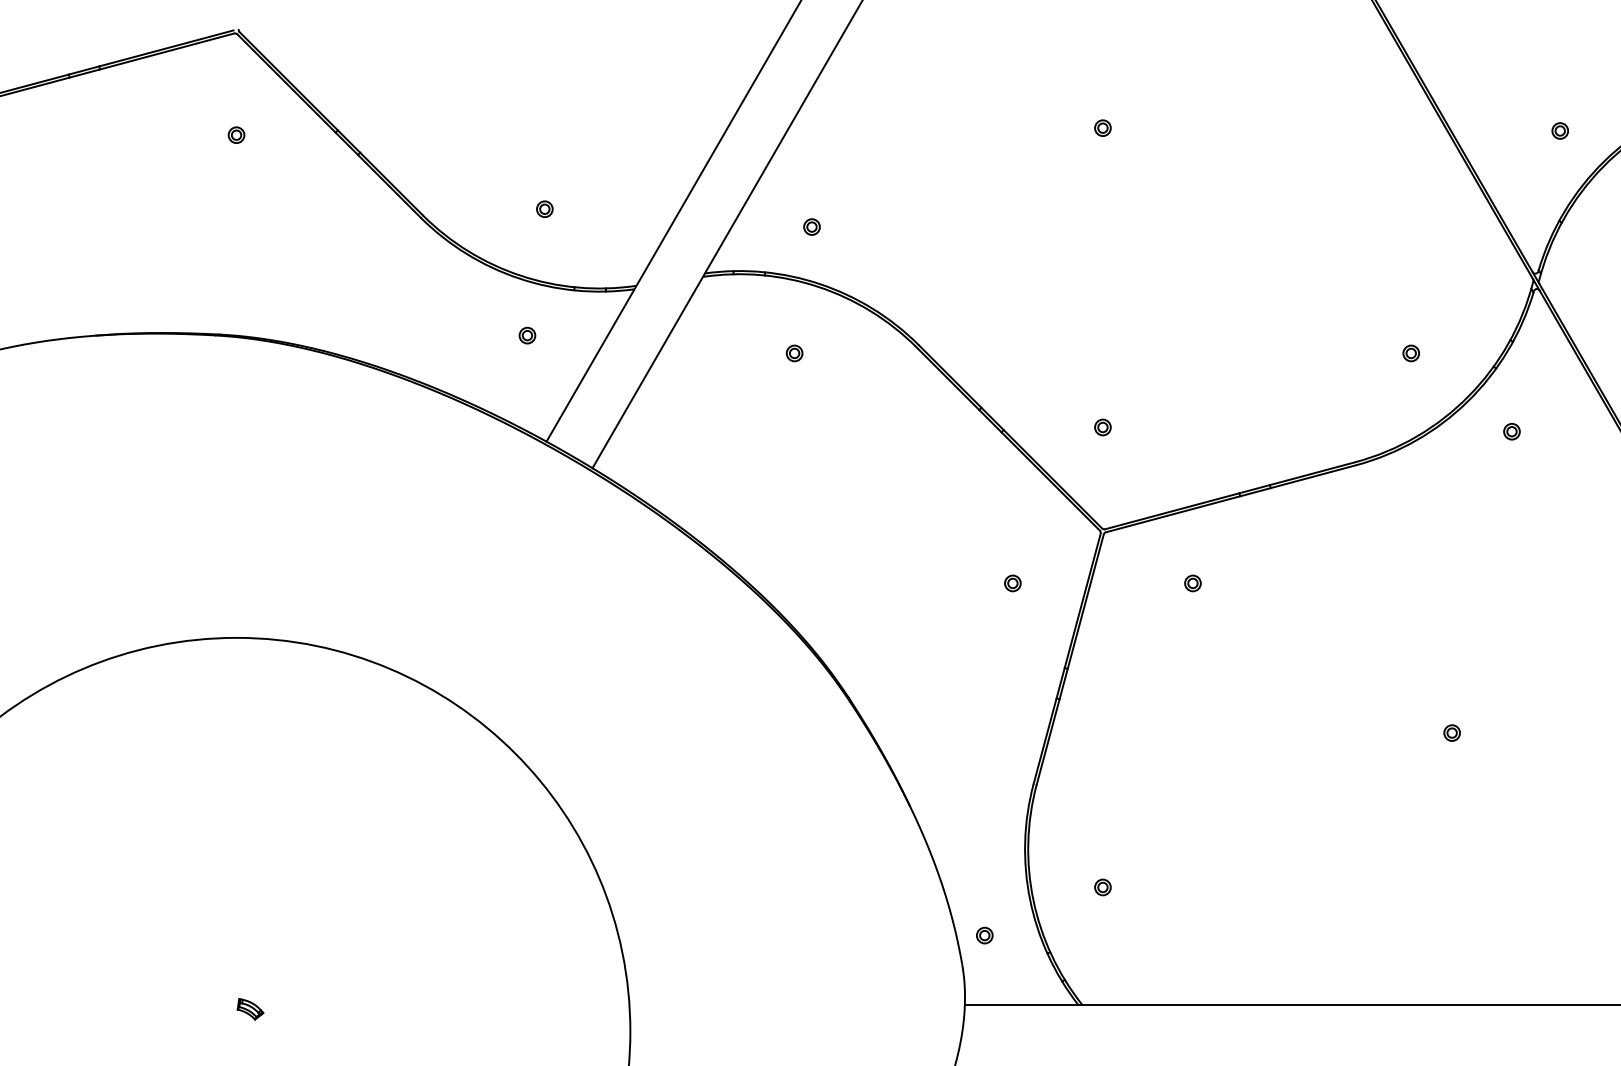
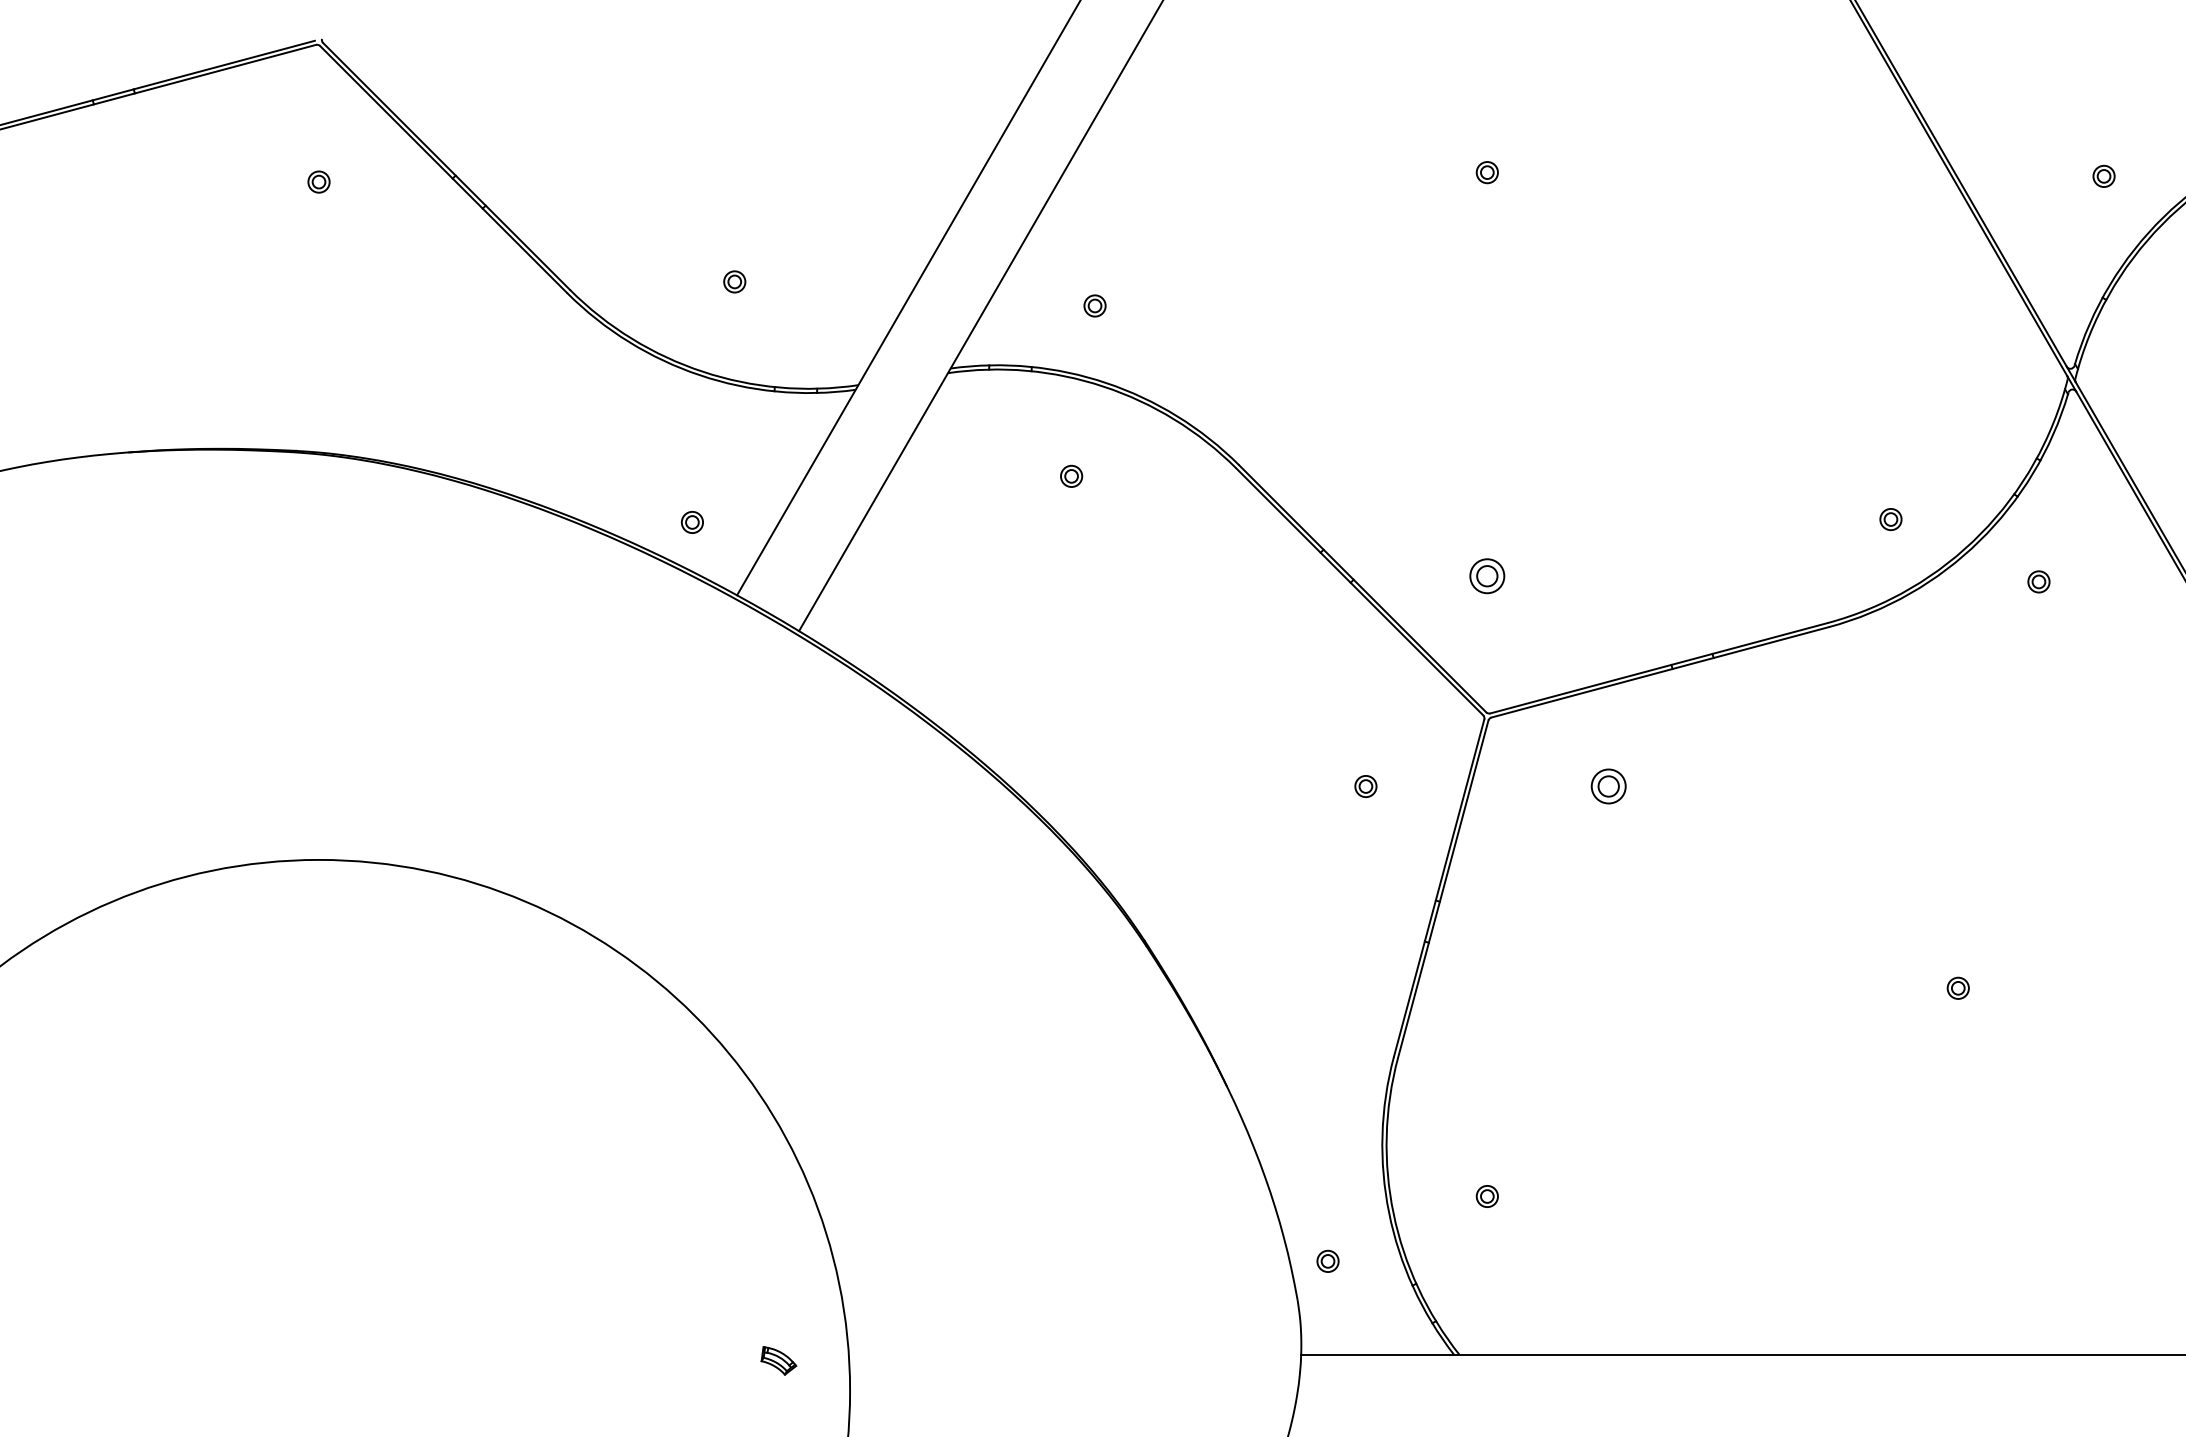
part: (527, 335) -> (692, 522), moved
part: (1410, 353) -> (1889, 519), moved
part: (1102, 427) -> (1486, 576), size x1.6
part: (1192, 583) -> (1608, 786), size x1.6
part: (250, 1009) -> (778, 1361), moved

